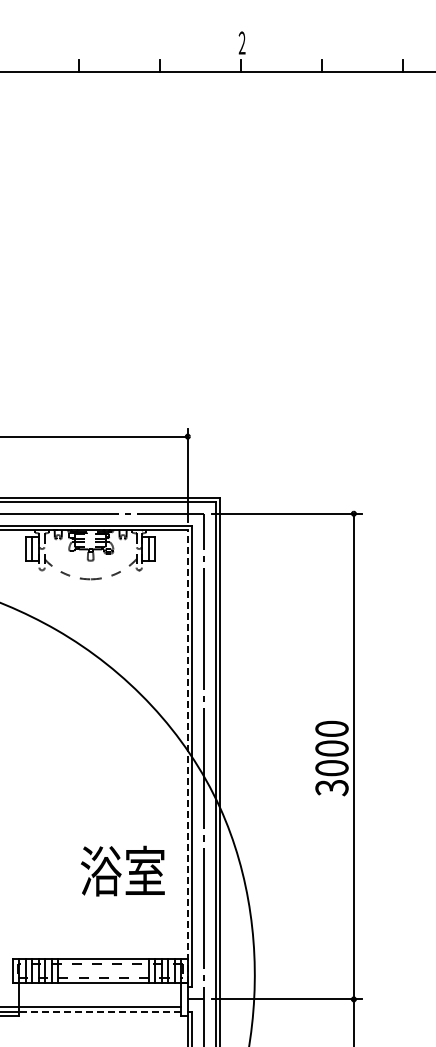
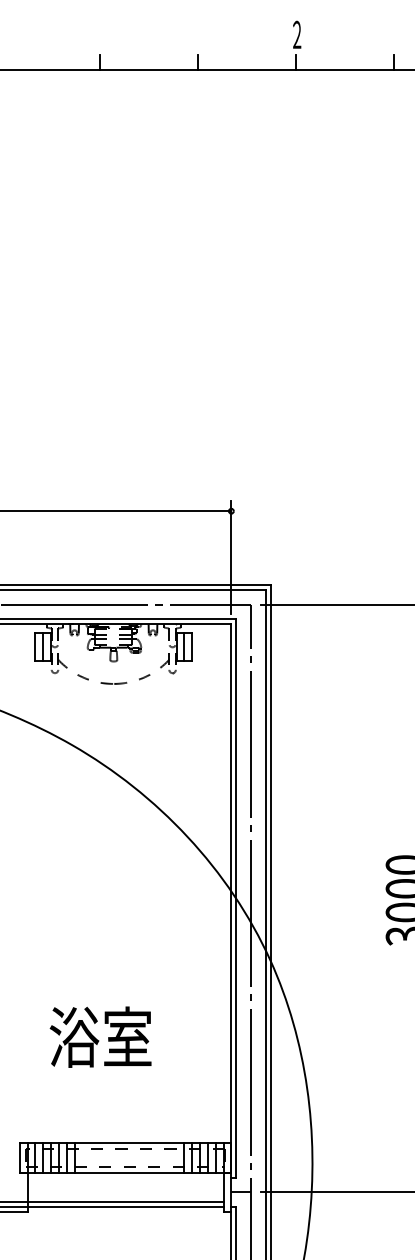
line: (187, 756) -> (230, 898), dashed -> solid
text: (122, 870) -> (100, 1036), moved
line: (100, 1011) -> (125, 1207), dashed -> solid

